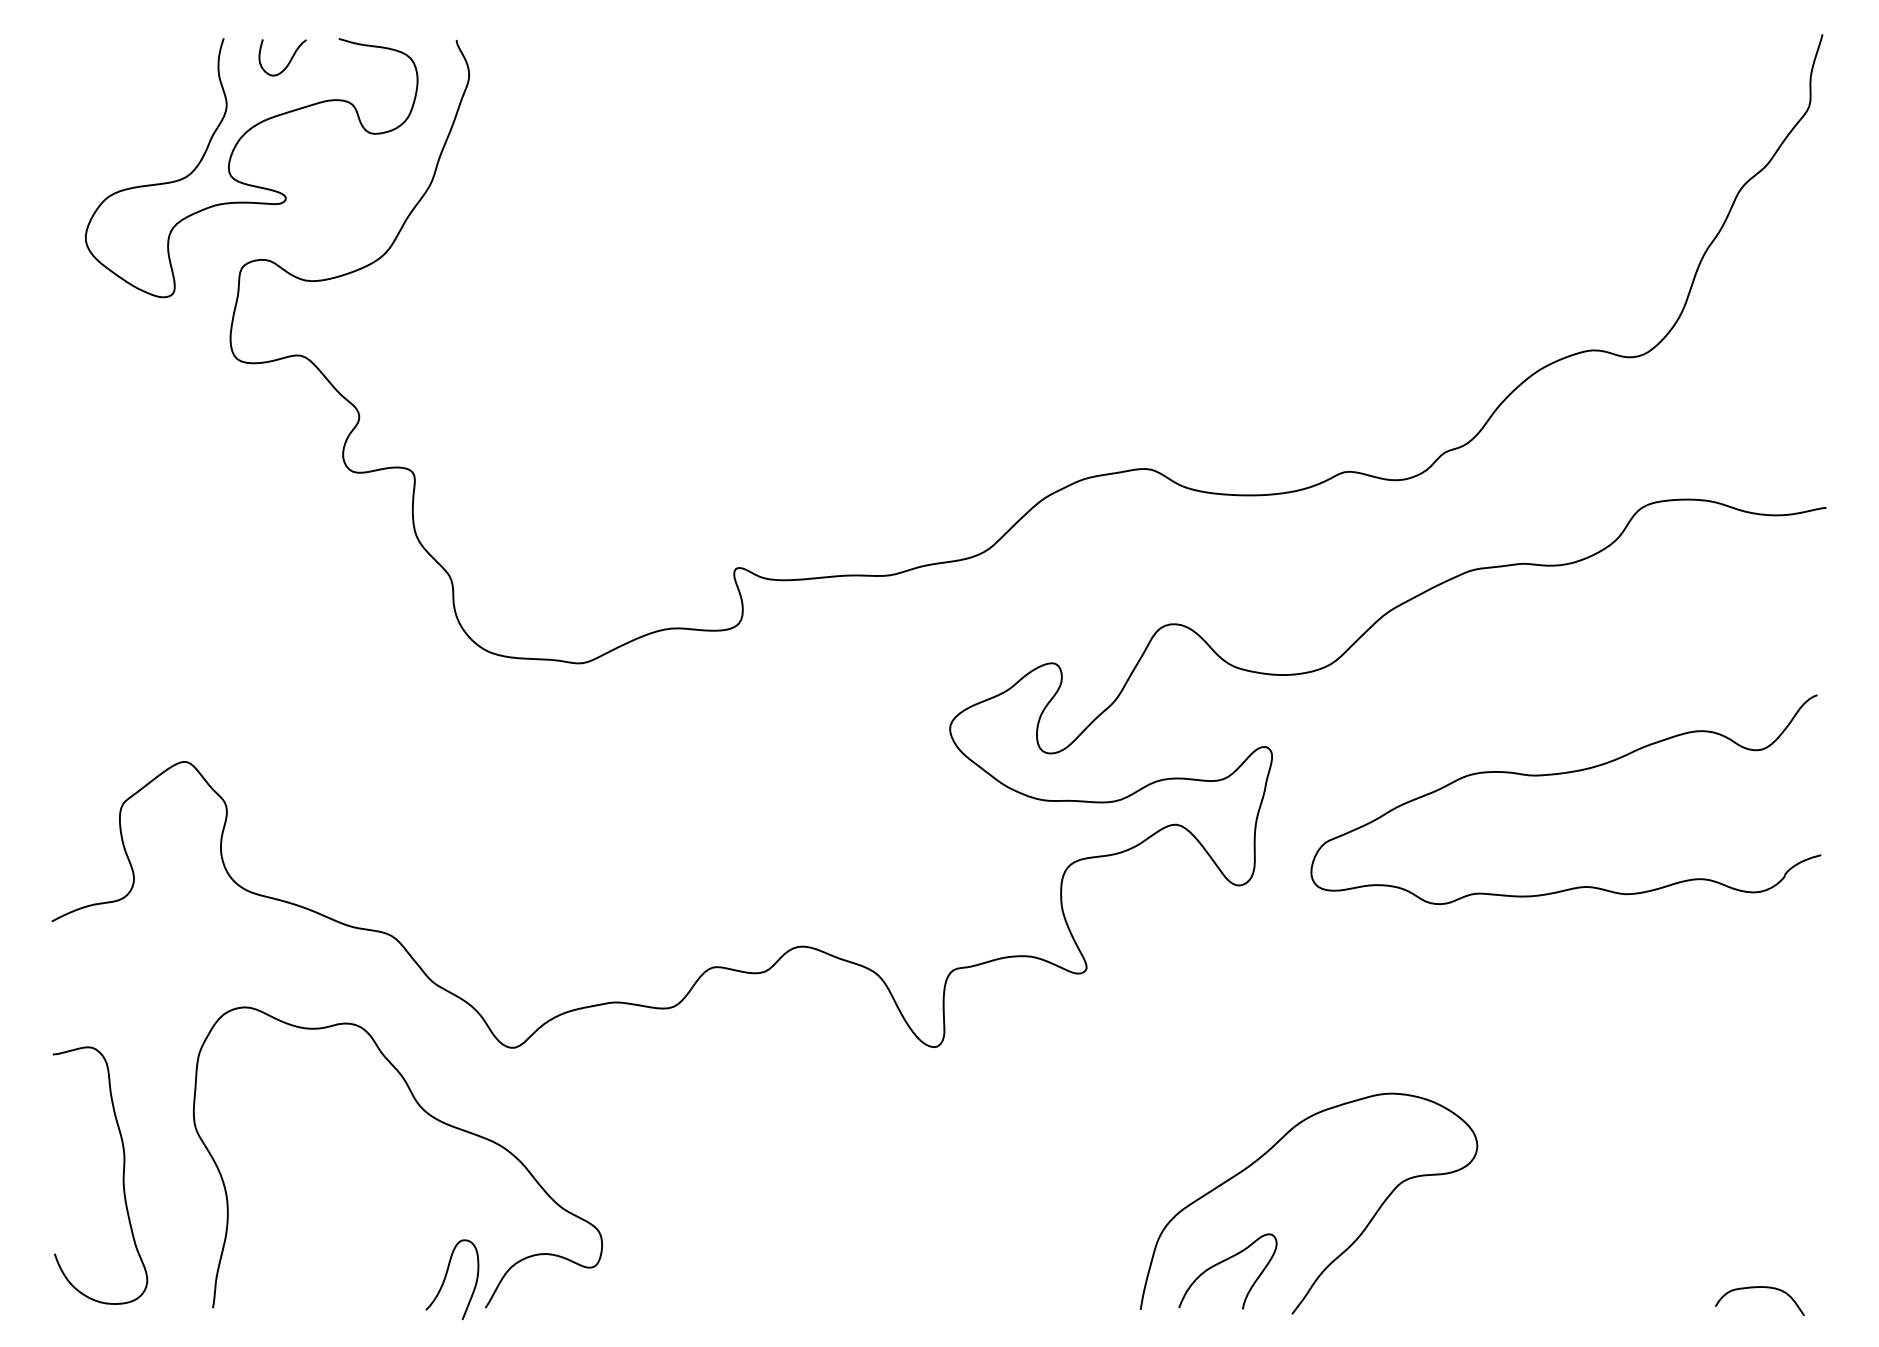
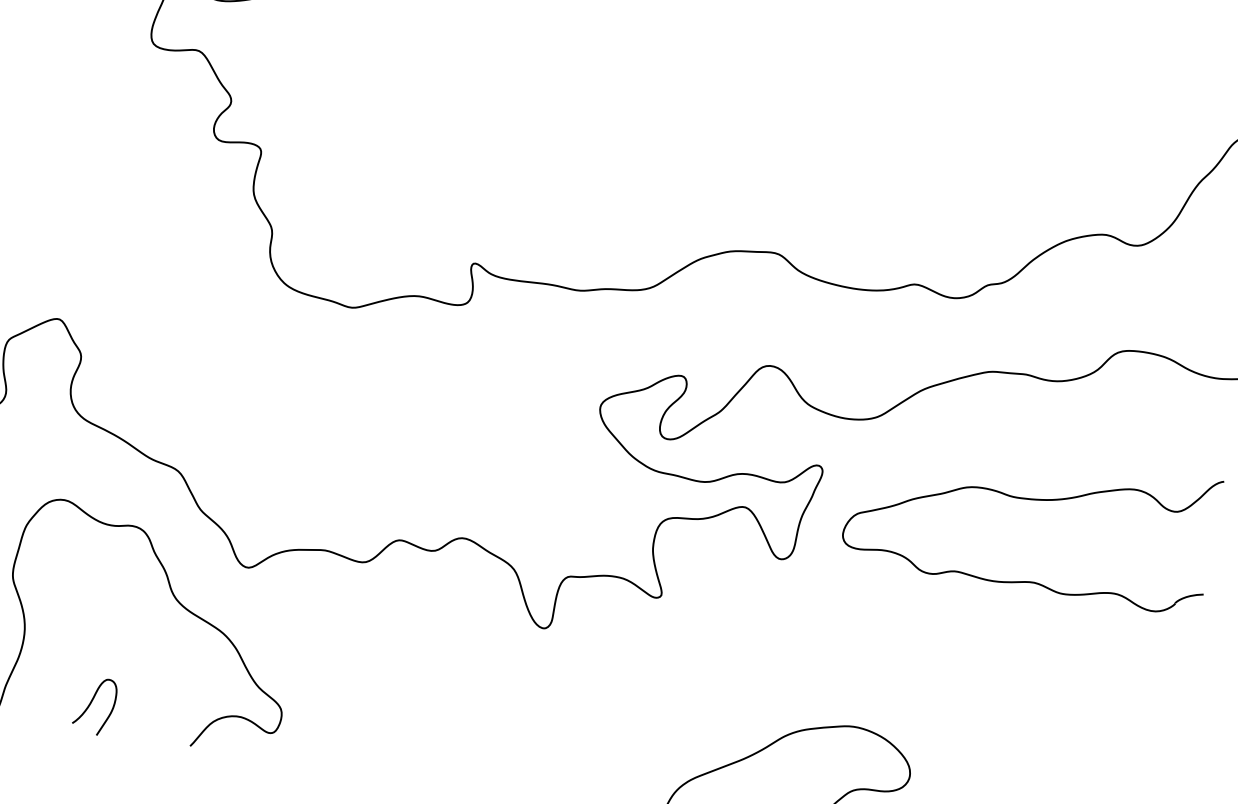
part: (1563, 774) -> (1034, 500), moved
curve: (446, 1277) -> (91, 703), moved

